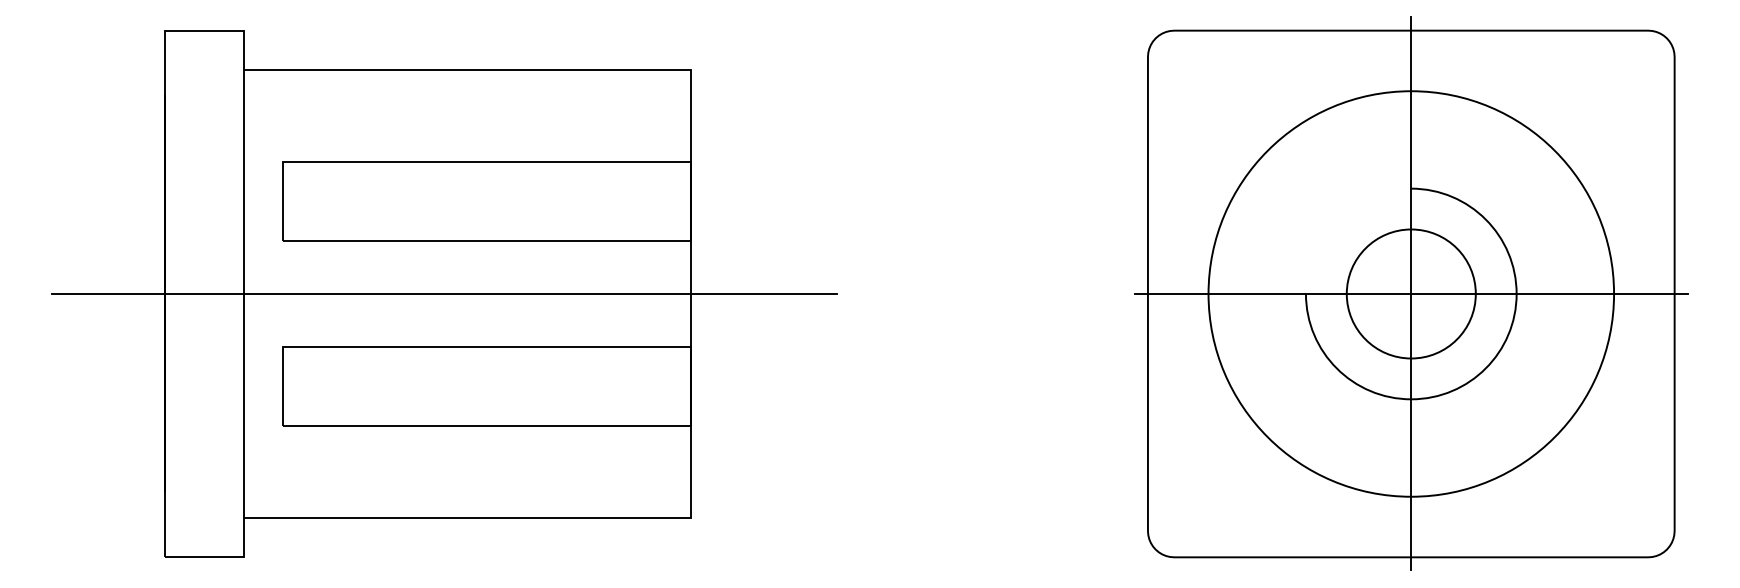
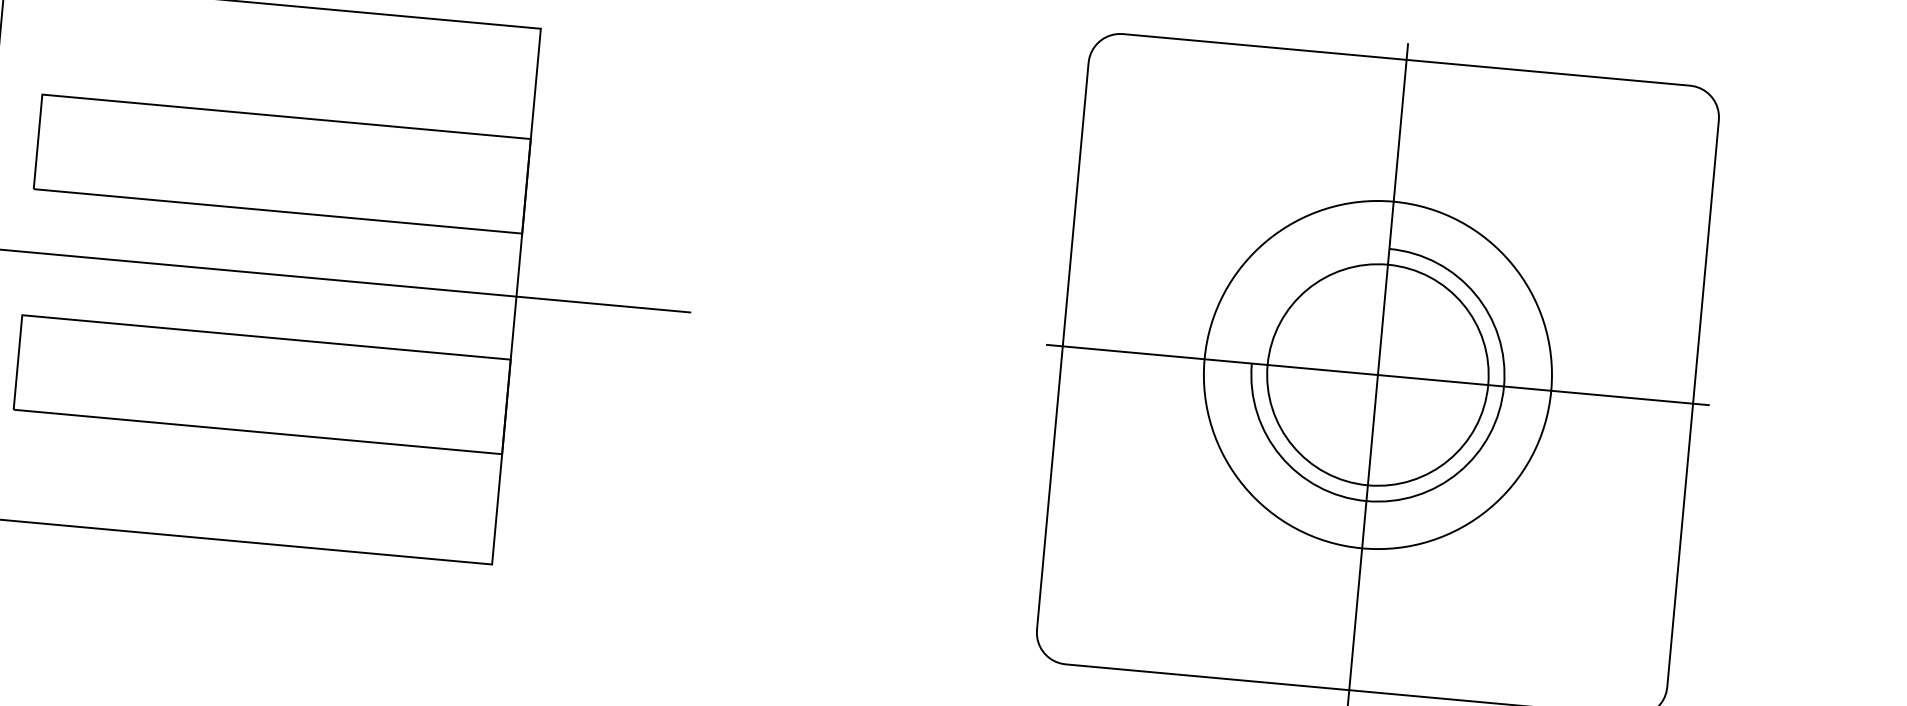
circle: (1411, 293) -> (1378, 374), size x0.71
circle: (1411, 293) -> (1378, 374), size x1.43

